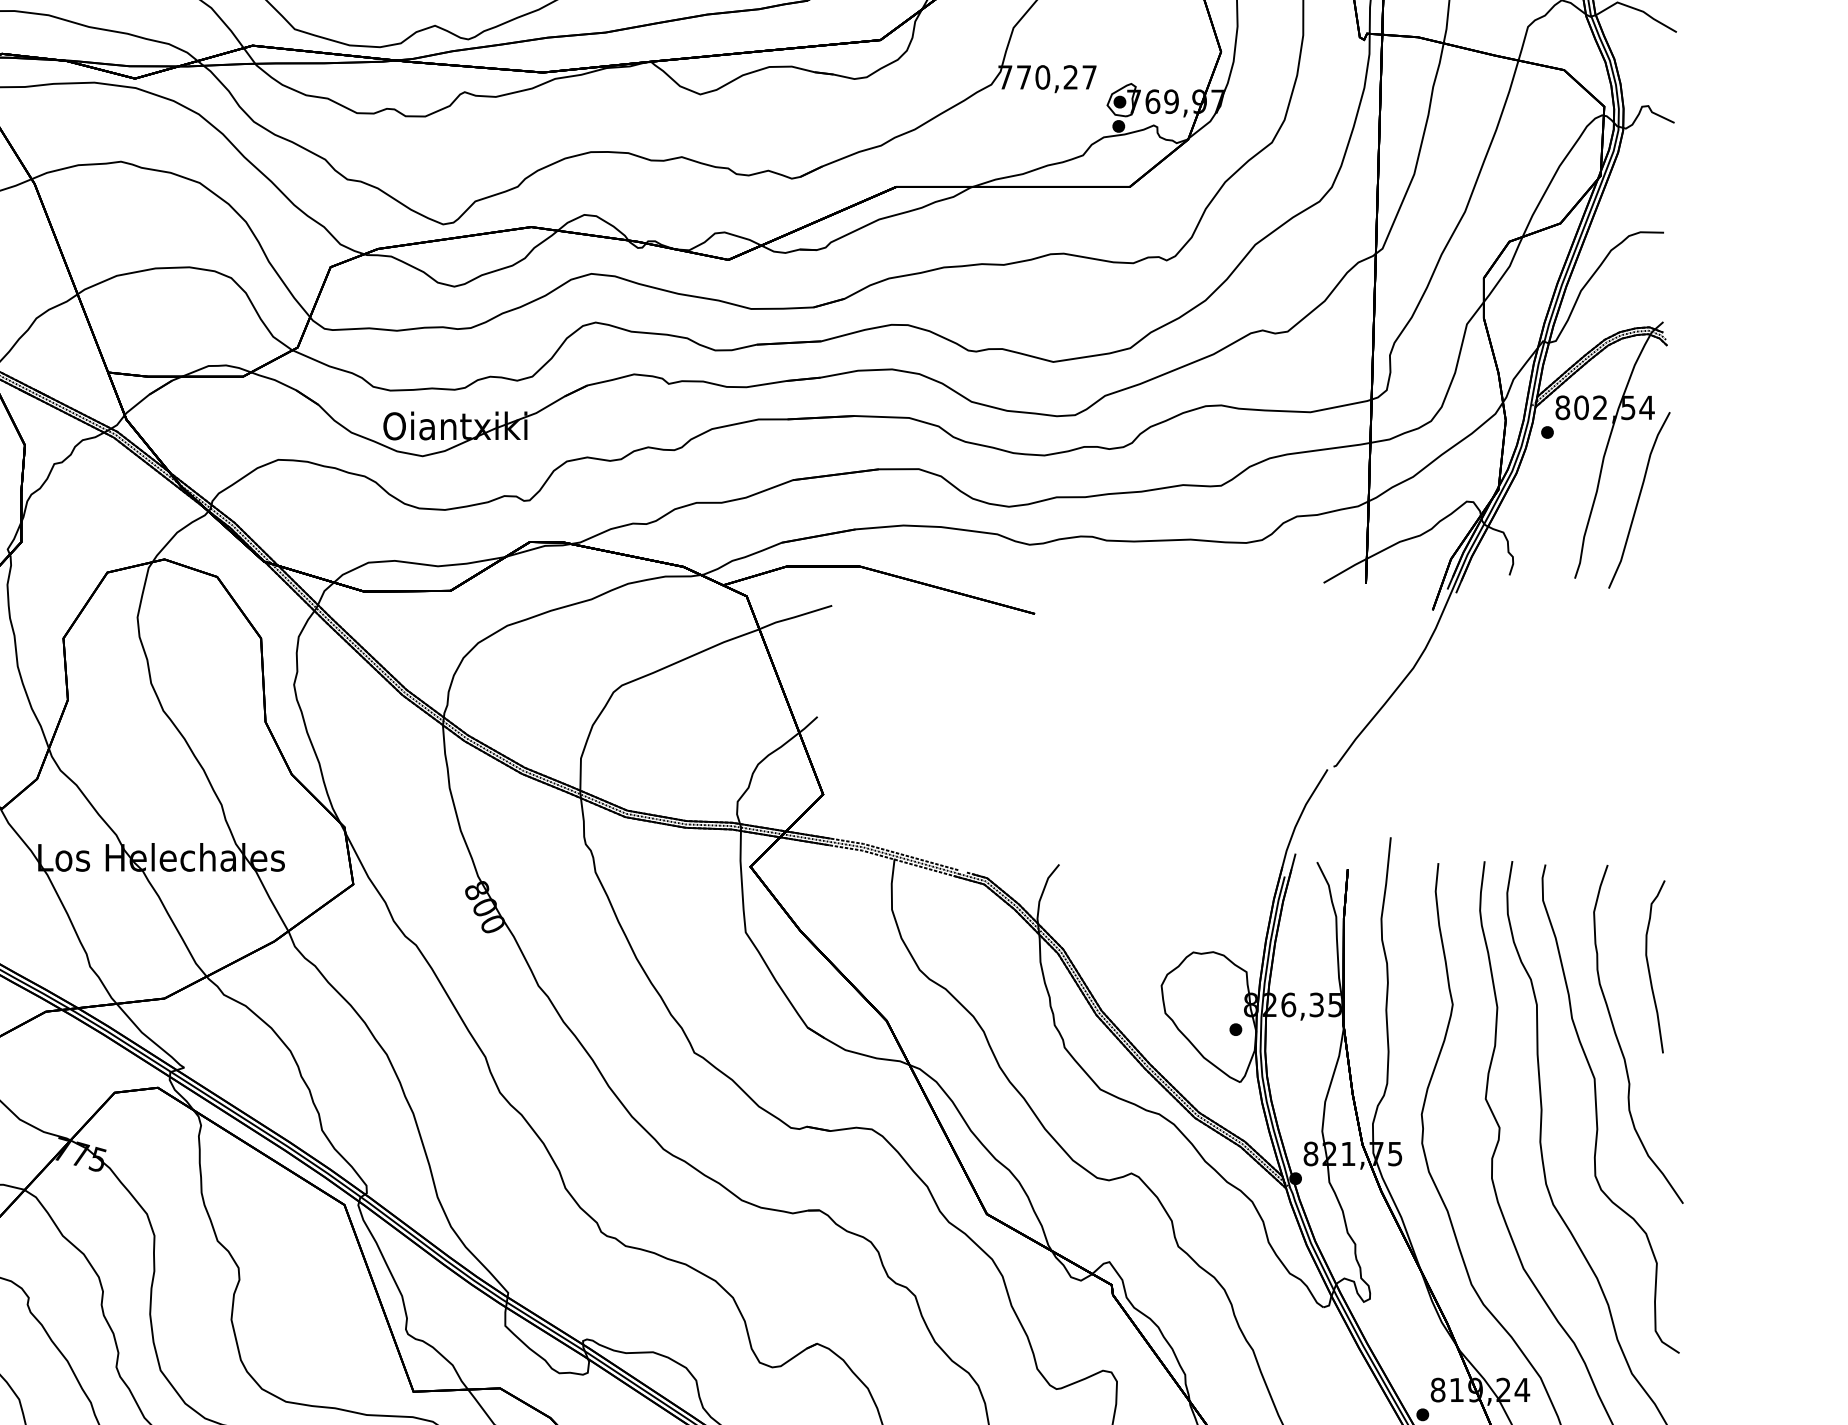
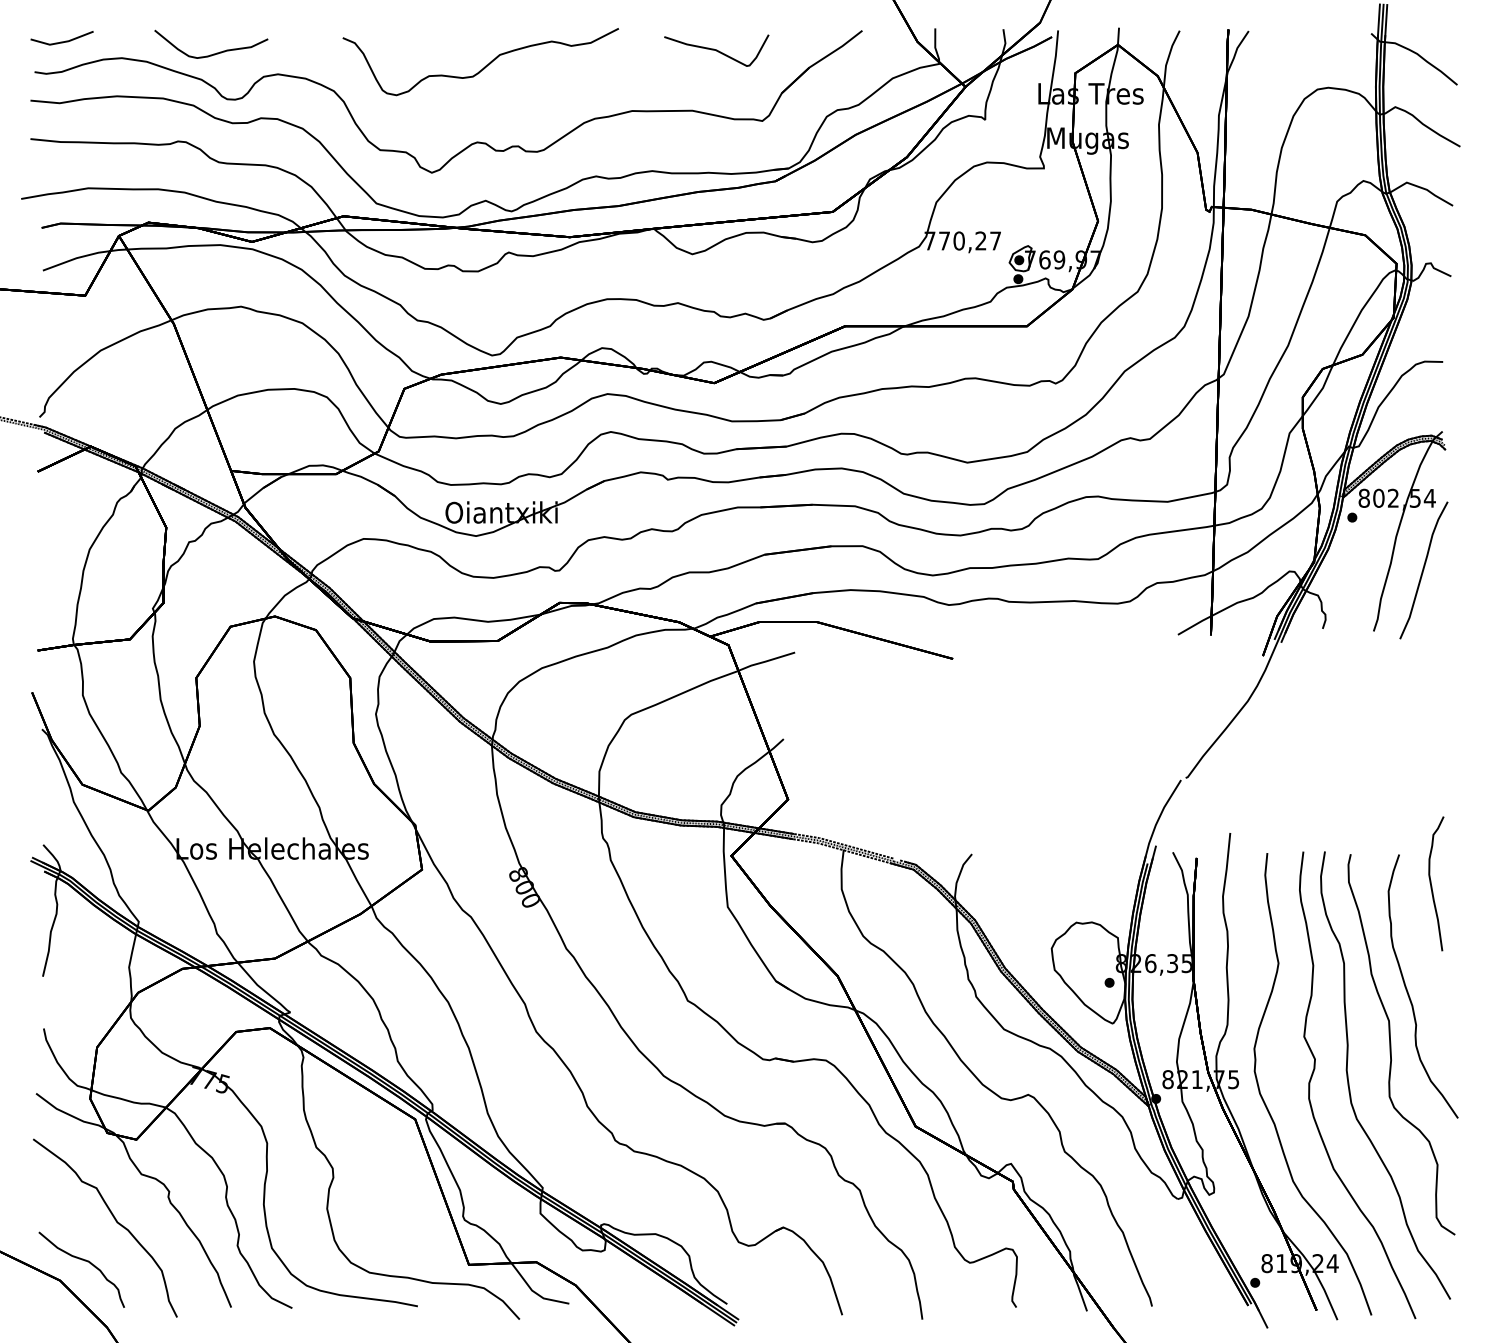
curve: (1650, 968) -> (1432, 885), moved

